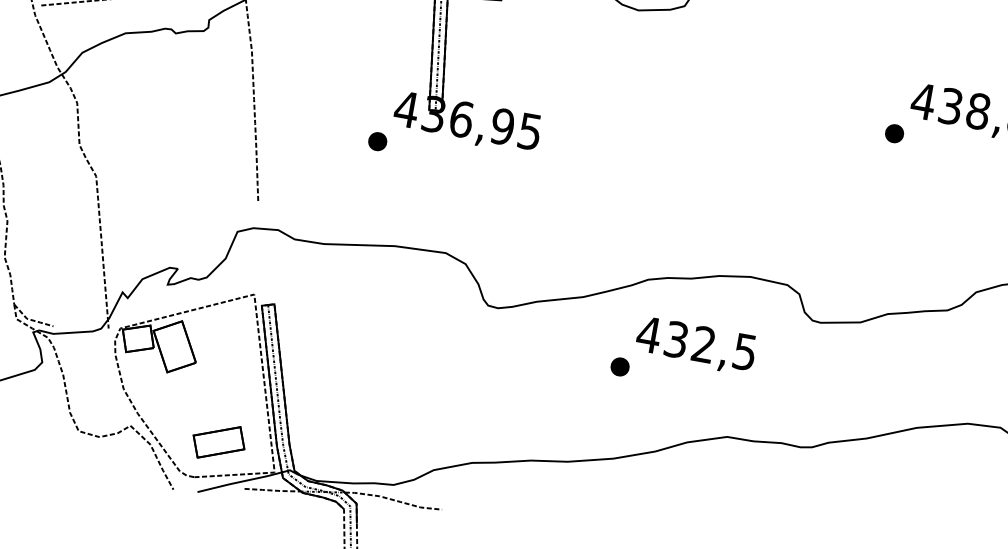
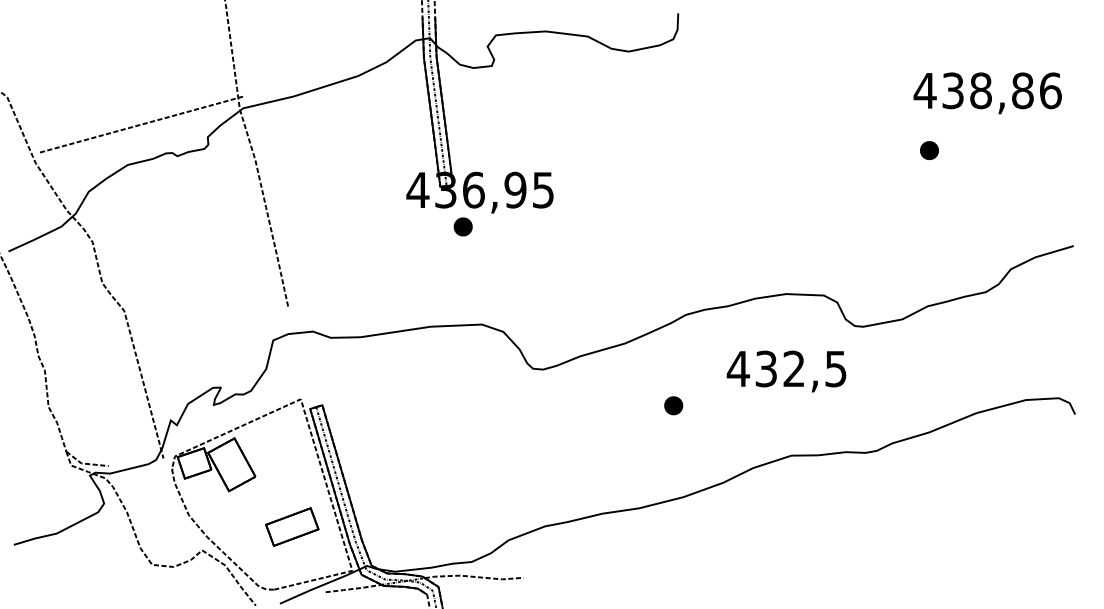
part: (894, 133) -> (929, 150), moved
part: (377, 141) -> (462, 226), moved
text: (695, 345) -> (786, 371), moved
part: (219, 441) -> (292, 526), moved

